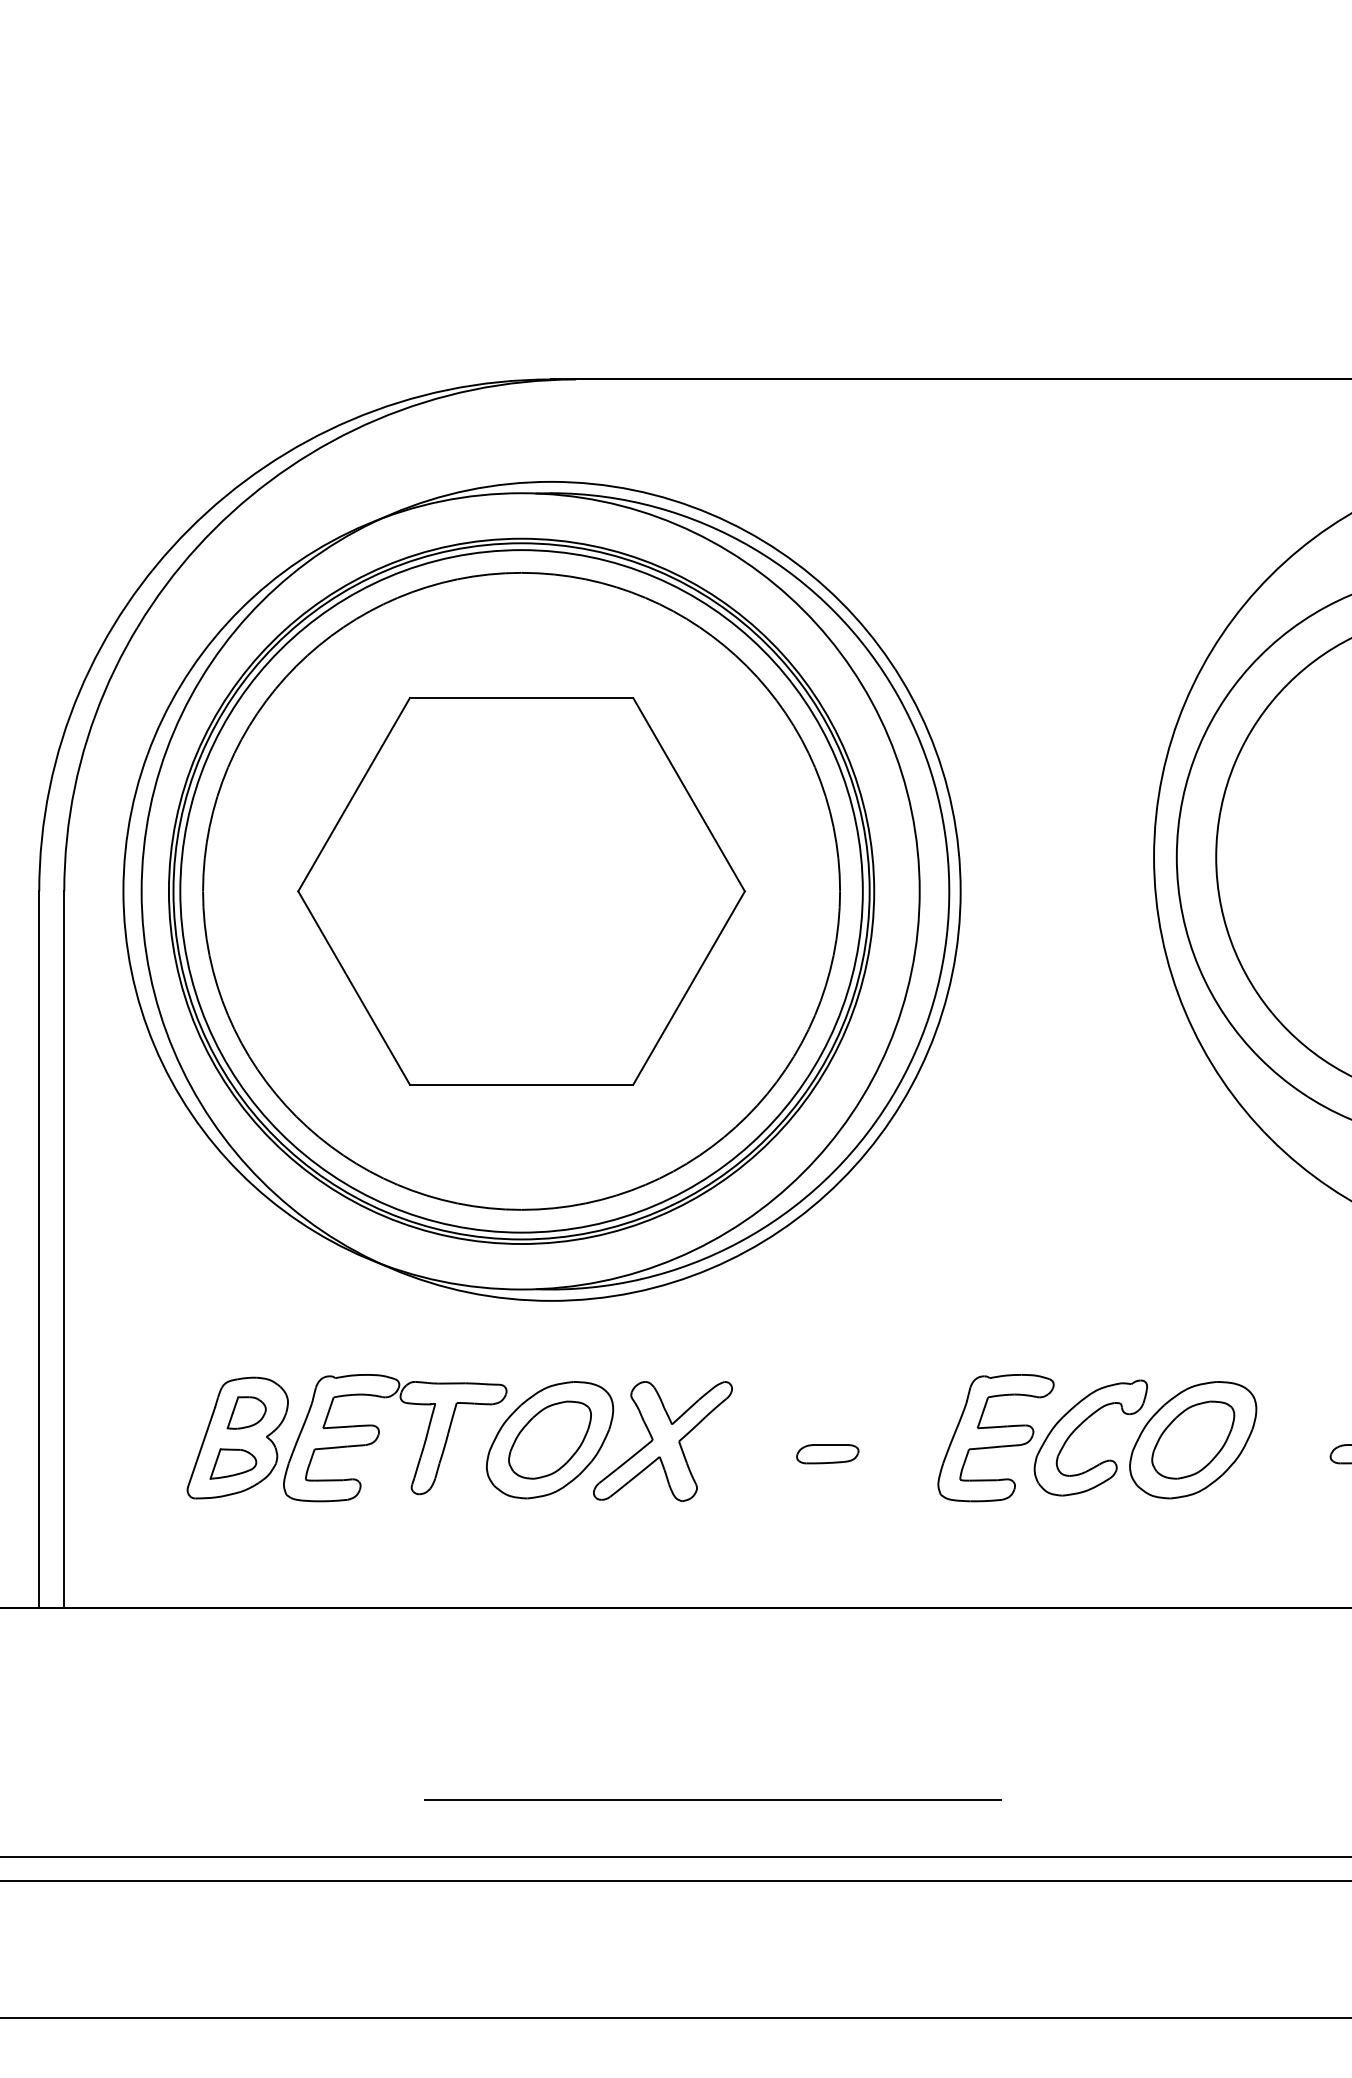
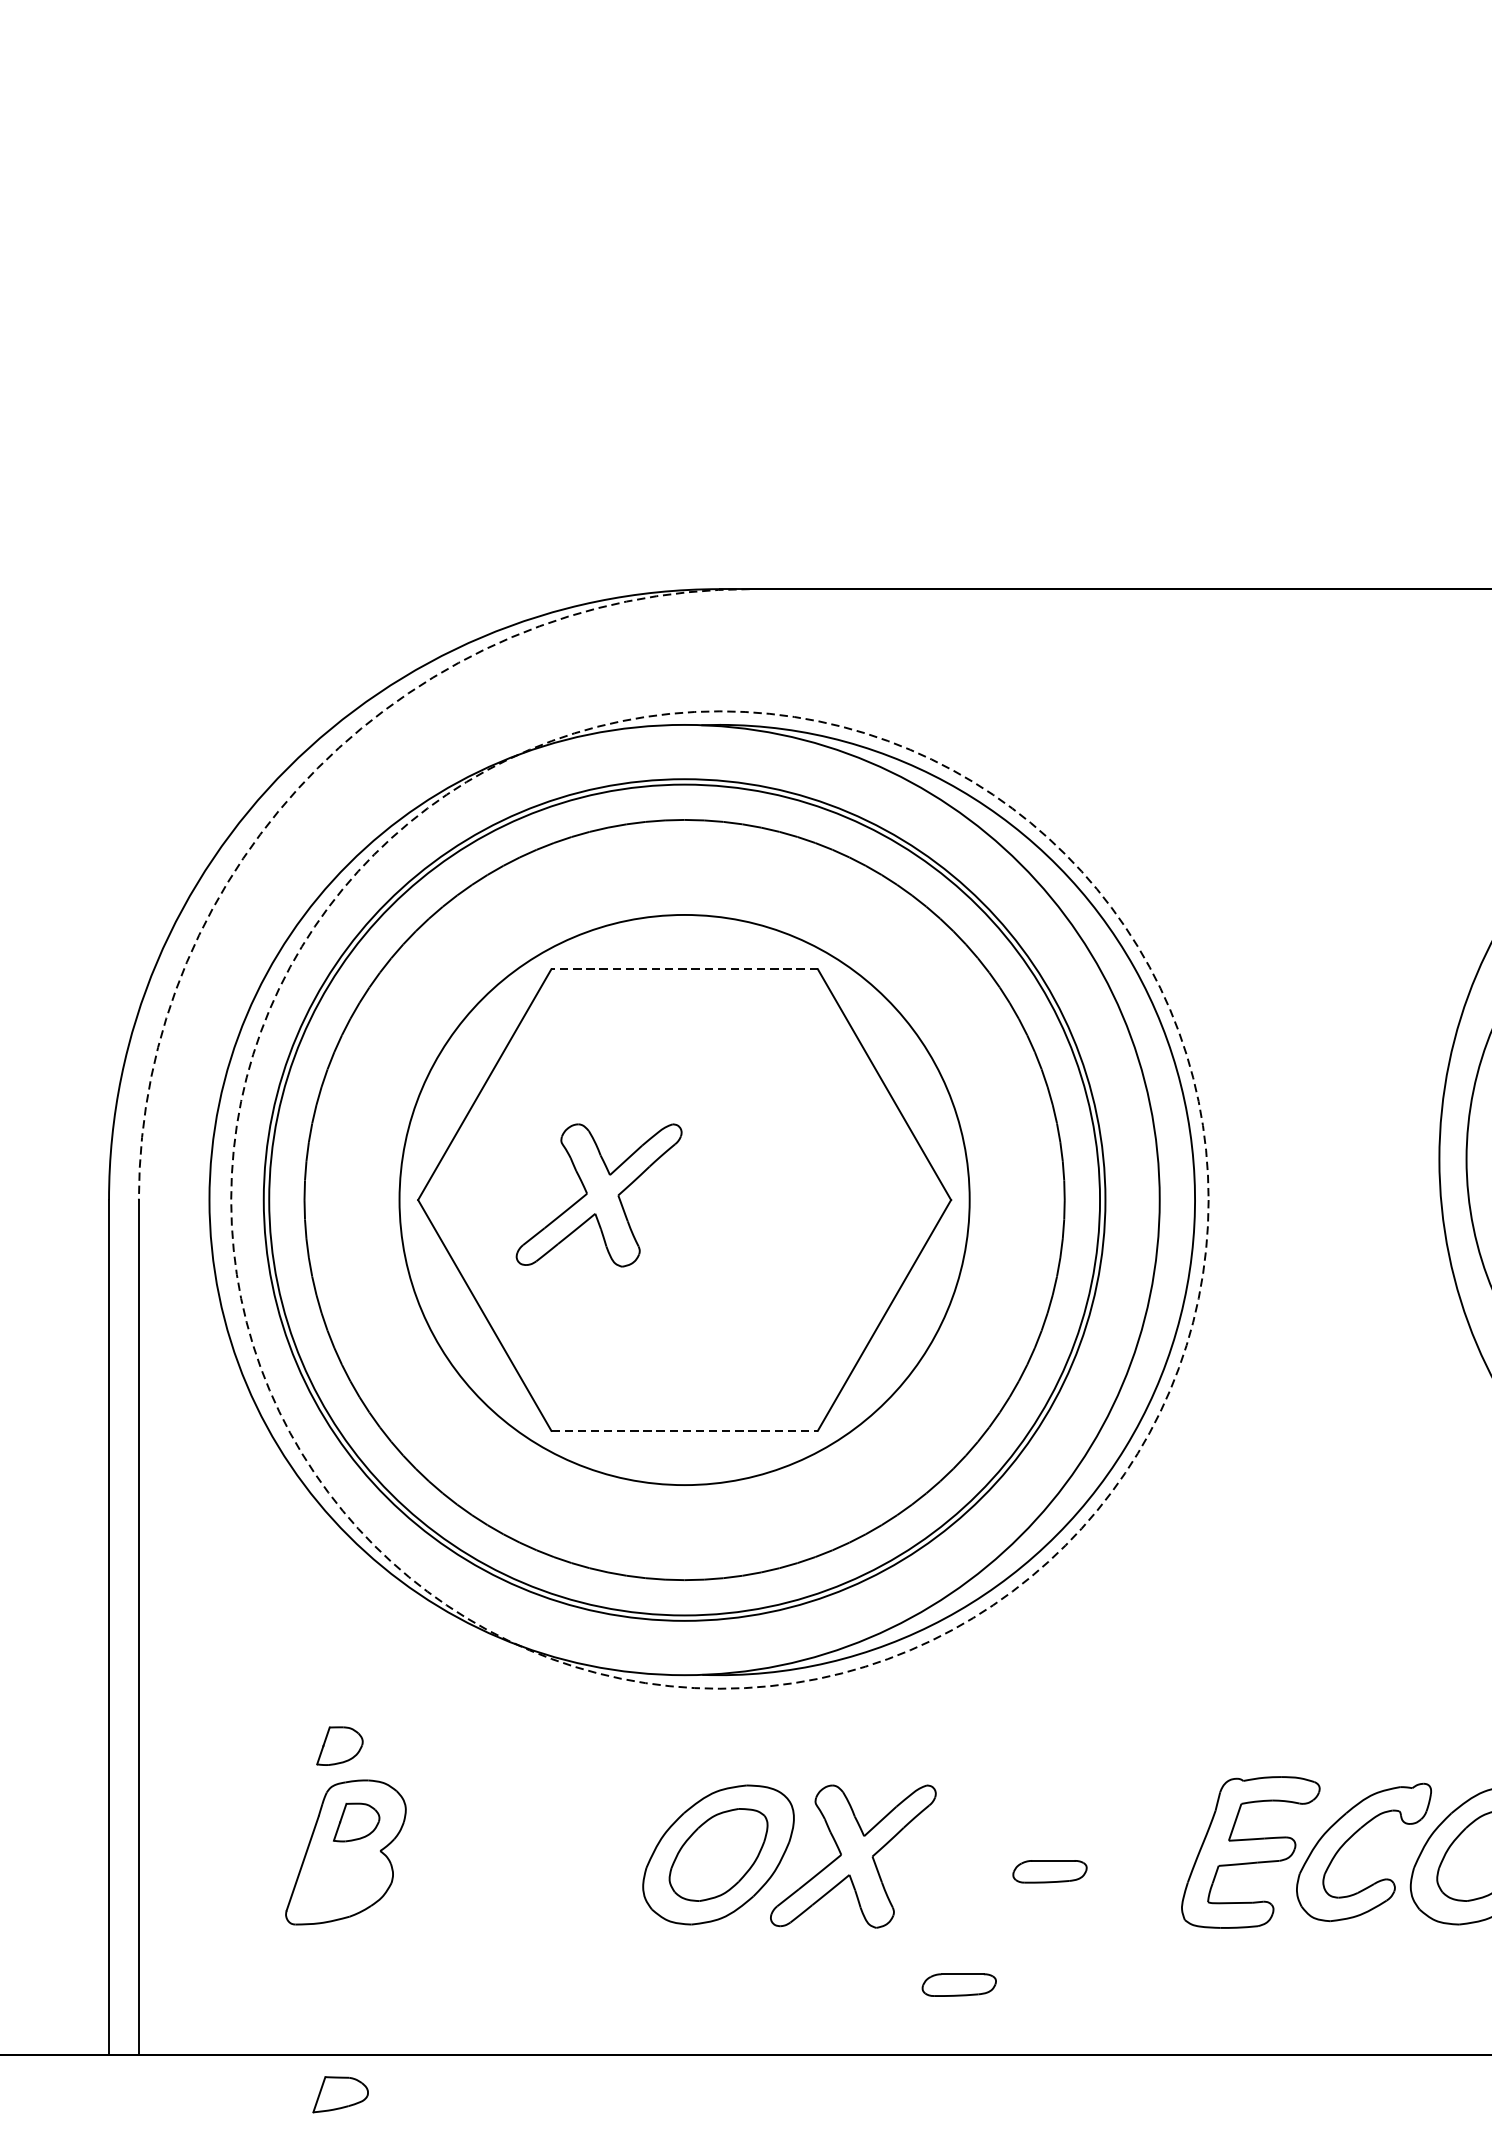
arc: (214, 529) -> (318, 768), solid -> dashed
line: (521, 698) -> (684, 969), solid -> dashed
part: (449, 887) -> (598, 1195), added
circle: (550, 890) -> (719, 1198), solid -> dashed
circle: (521, 891) -> (684, 1200), size x0.7
line: (521, 1084) -> (684, 1430), solid -> dashed
part: (232, 1348) -> (339, 1745), added
part: (379, 1435) -> (515, 1849), removed
part: (233, 1463) -> (340, 2094), moved
part: (751, 1549) -> (958, 1985), added

